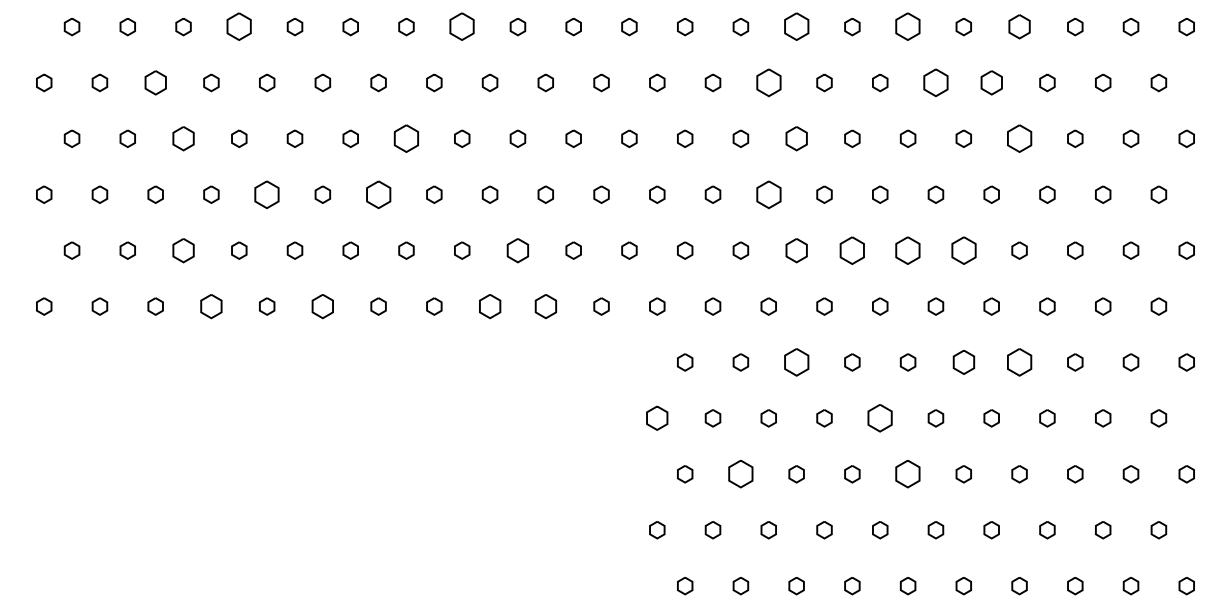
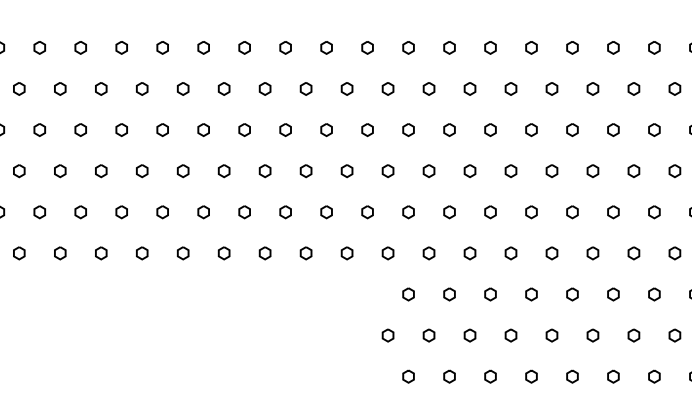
part: (239, 27) -> (80, 48), size x0.62
part: (462, 27) -> (244, 48), size x0.62
part: (796, 27) -> (490, 48), size x0.62
part: (908, 27) -> (572, 48), size x0.62
part: (1019, 27) -> (654, 48), size x0.71
part: (155, 82) -> (19, 88), size x0.71
part: (768, 82) -> (469, 88), size x0.62
part: (935, 82) -> (592, 88), size x0.62
part: (991, 82) -> (633, 88), size x0.71
part: (183, 138) -> (39, 129), size x0.71
part: (406, 138) -> (203, 129), size x0.62
part: (796, 138) -> (490, 129), size x0.71
part: (1019, 138) -> (654, 129), size x0.62
part: (267, 194) -> (101, 170), size x0.62
part: (378, 194) -> (183, 170), size x0.62
part: (768, 194) -> (469, 170), size x0.62
part: (183, 250) -> (39, 212), size x0.71
part: (517, 250) -> (285, 212), size x0.71
part: (796, 250) -> (490, 212), size x0.71
part: (852, 250) -> (531, 212), size x0.62
part: (908, 250) -> (572, 212), size x0.62
part: (963, 250) -> (613, 212), size x0.62
part: (211, 306) -> (60, 253), size x0.71
part: (322, 306) -> (141, 253), size x0.71
part: (489, 306) -> (264, 253), size x0.71
part: (545, 306) -> (305, 253), size x0.71
part: (796, 362) -> (490, 294), size x0.62
part: (963, 362) -> (613, 294), size x0.71
part: (1019, 362) -> (654, 294), size x0.62
part: (657, 418) -> (388, 335), size x0.71
part: (880, 418) -> (552, 335), size x0.62
part: (740, 474) -> (449, 376), size x0.62
part: (908, 474) -> (572, 376), size x0.62

